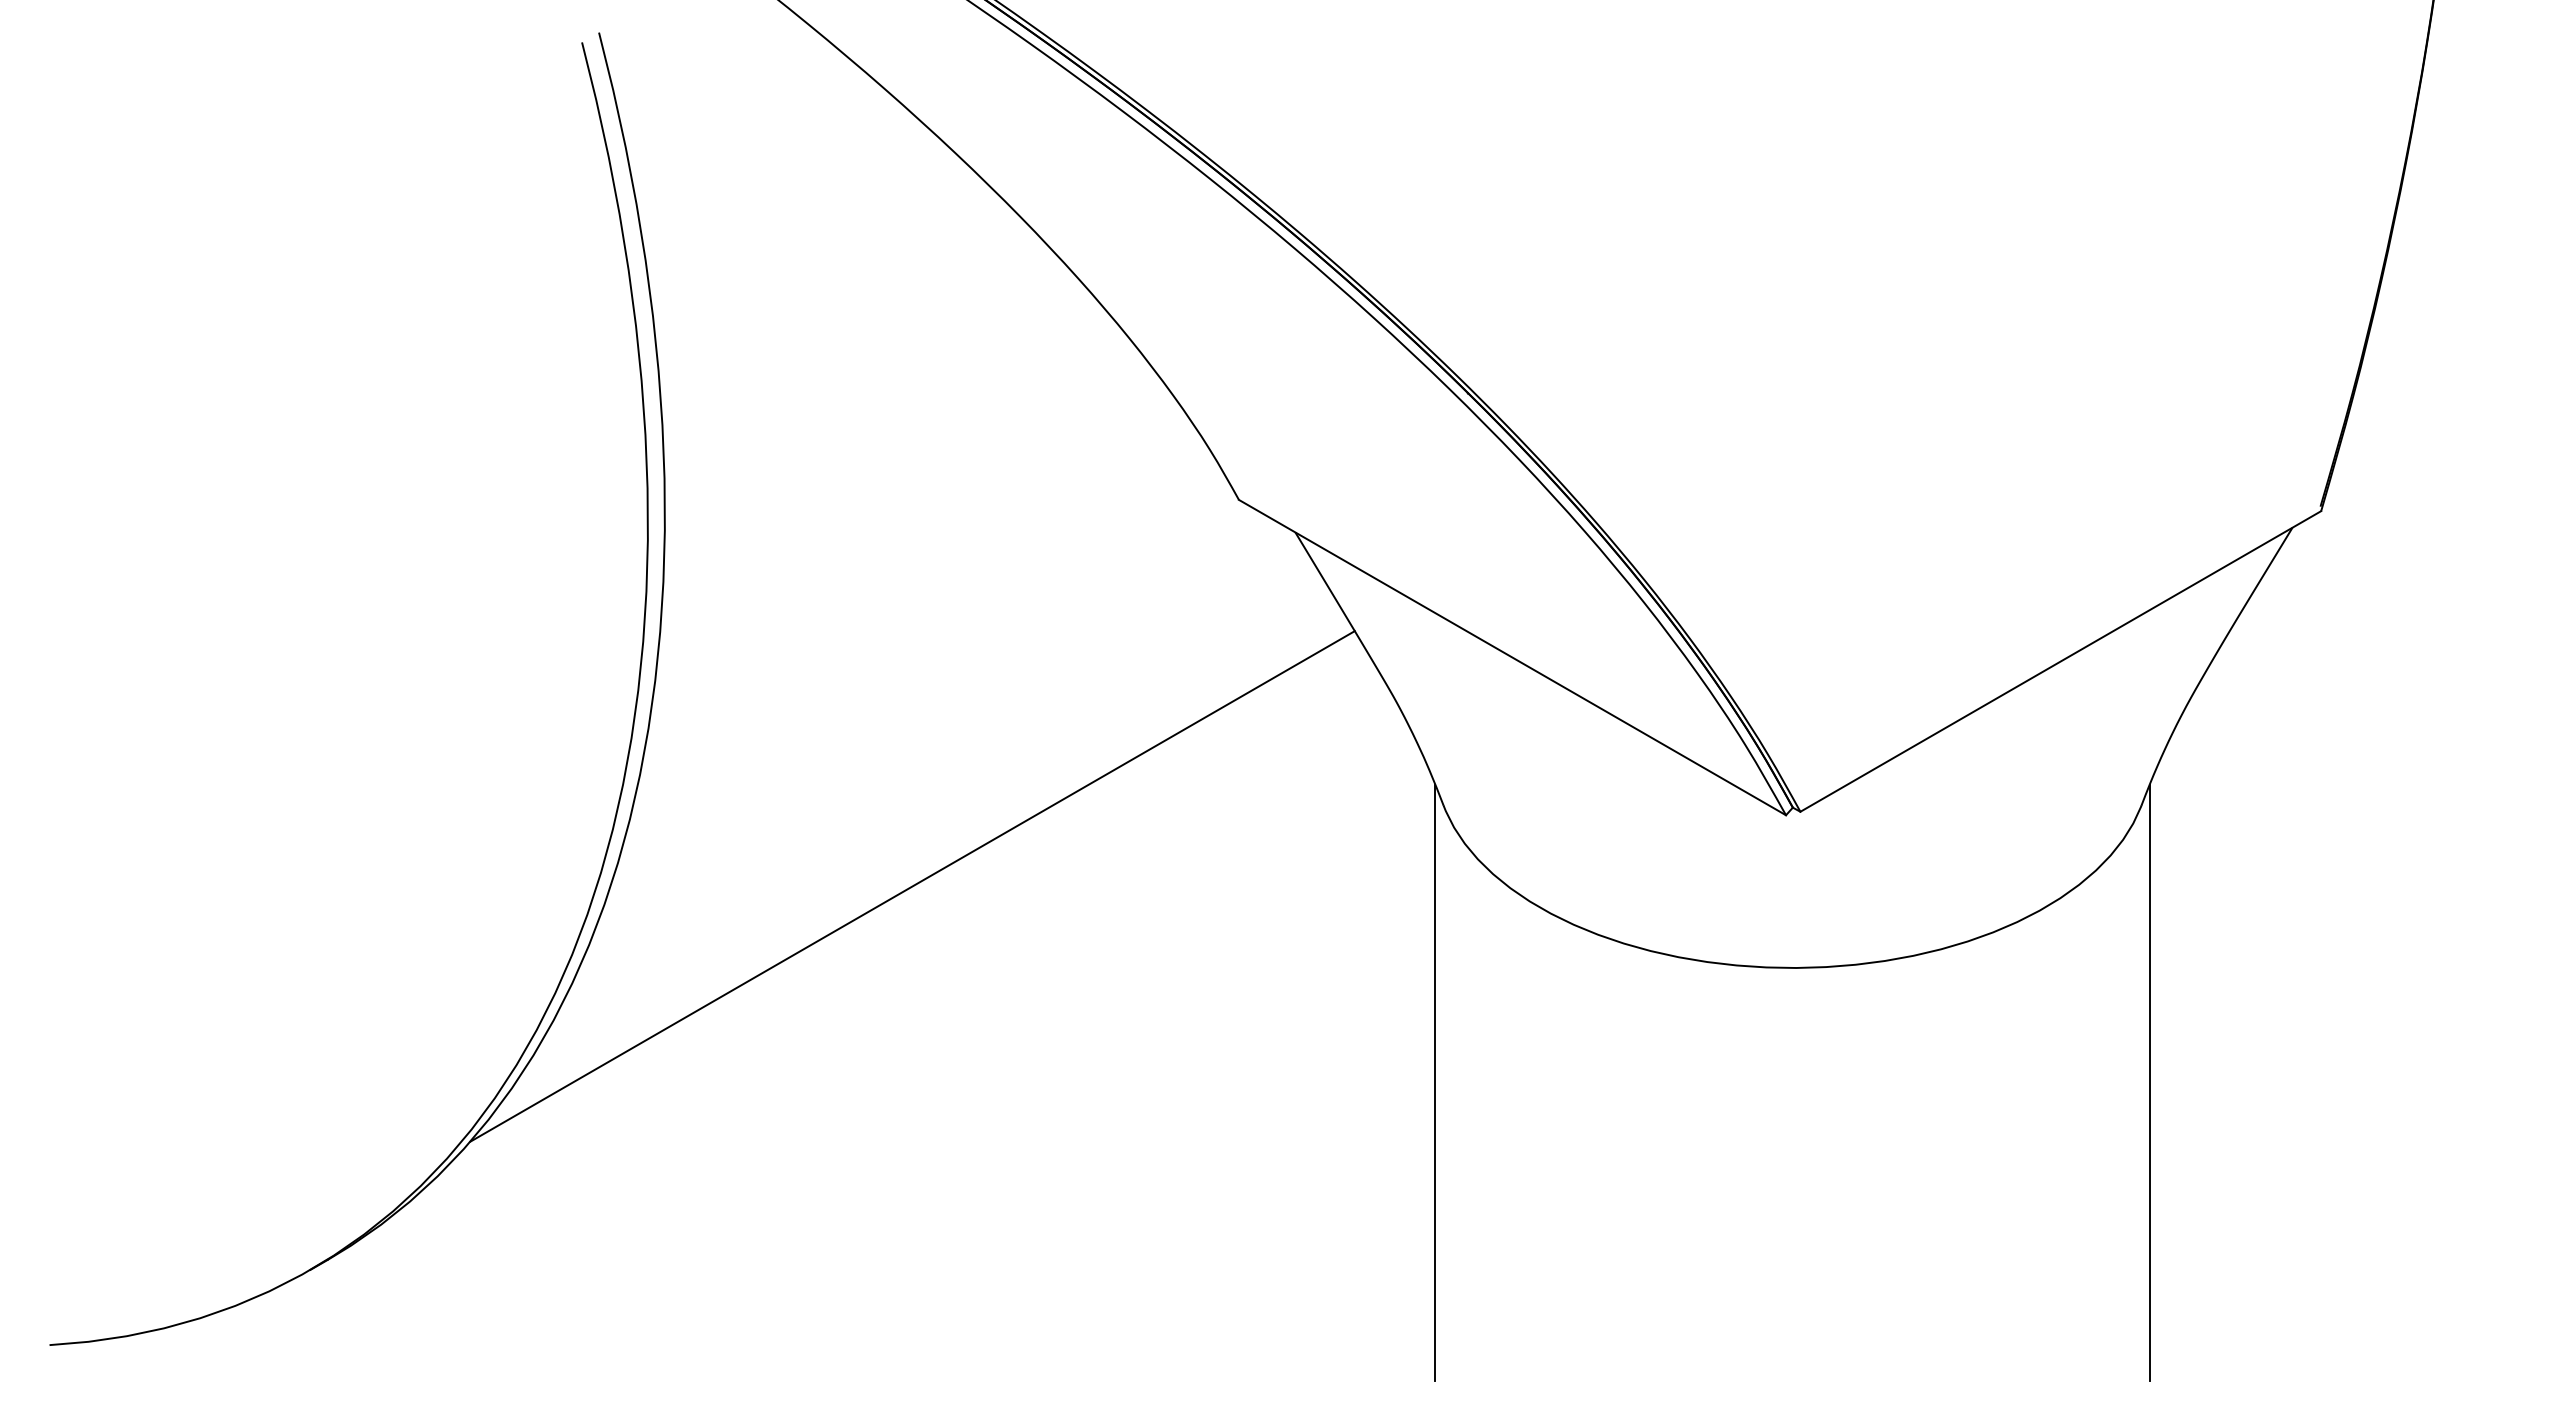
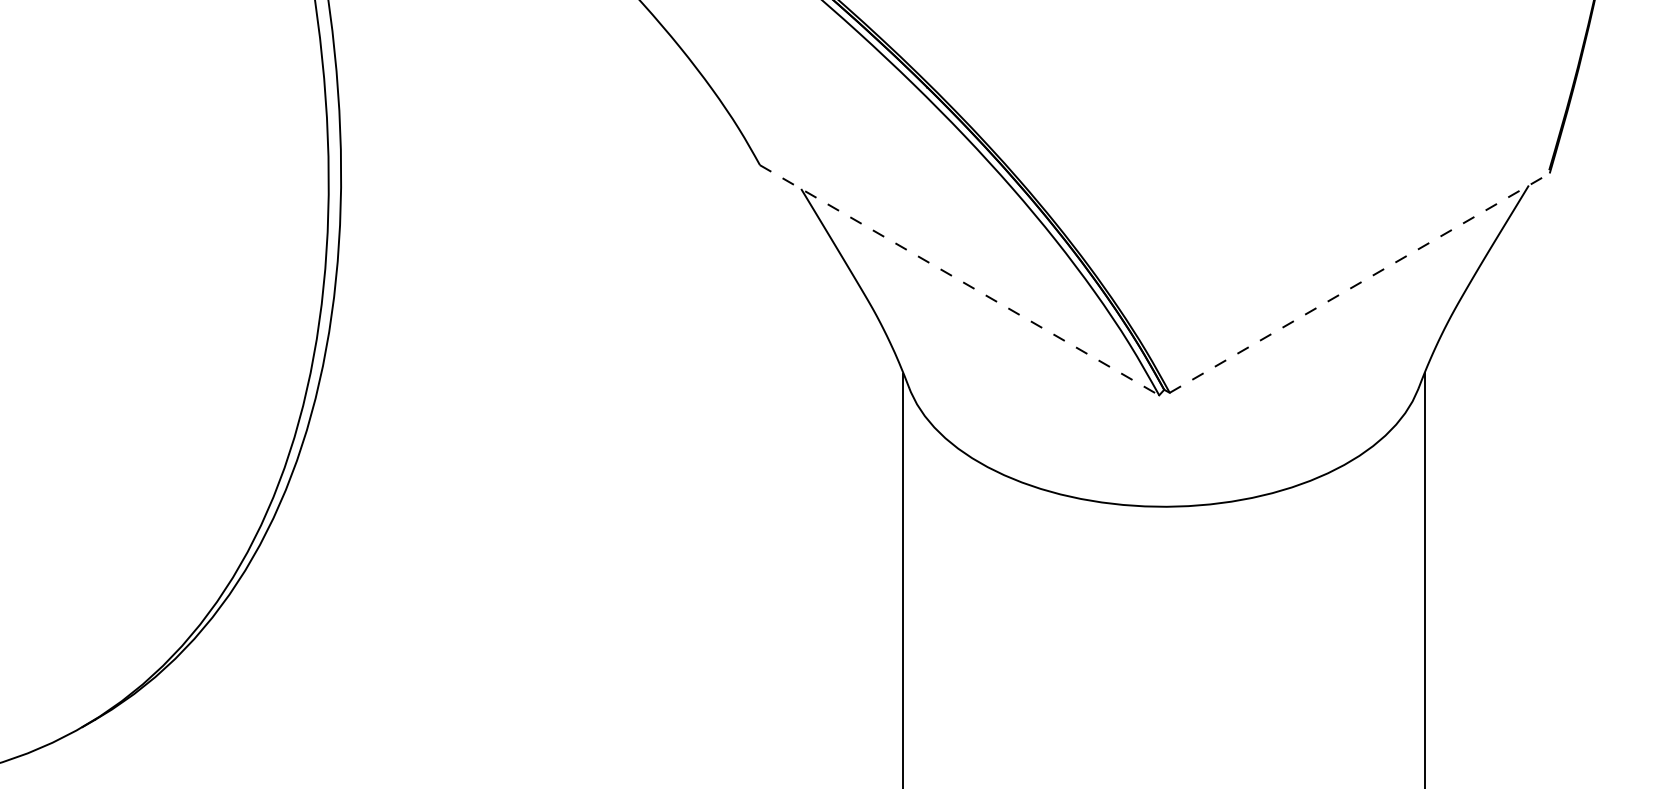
line: (1512, 657) -> (959, 280), solid -> dashed
line: (2060, 661) -> (1359, 283), solid -> dashed
line: (912, 886) -> (521, 447), removed

